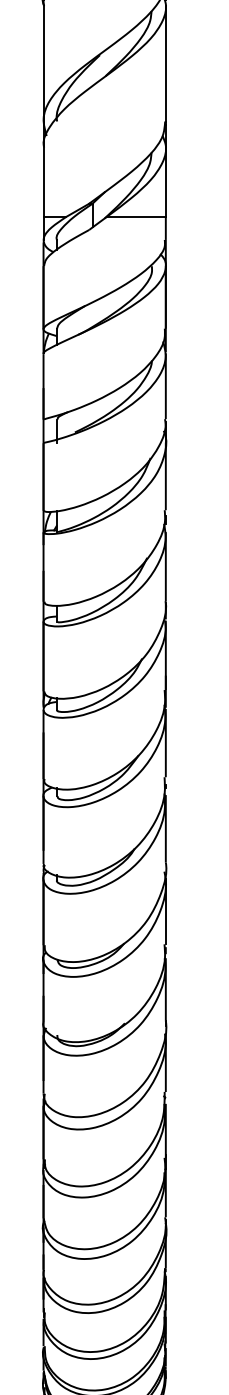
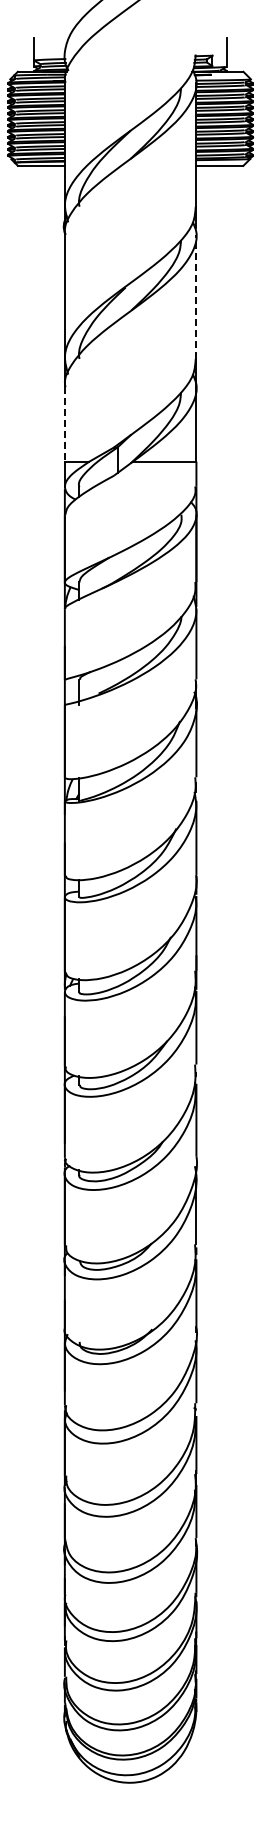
line: (165, 63) -> (196, 296), solid -> dashed
line: (43, 182) -> (64, 424), solid -> dashed

